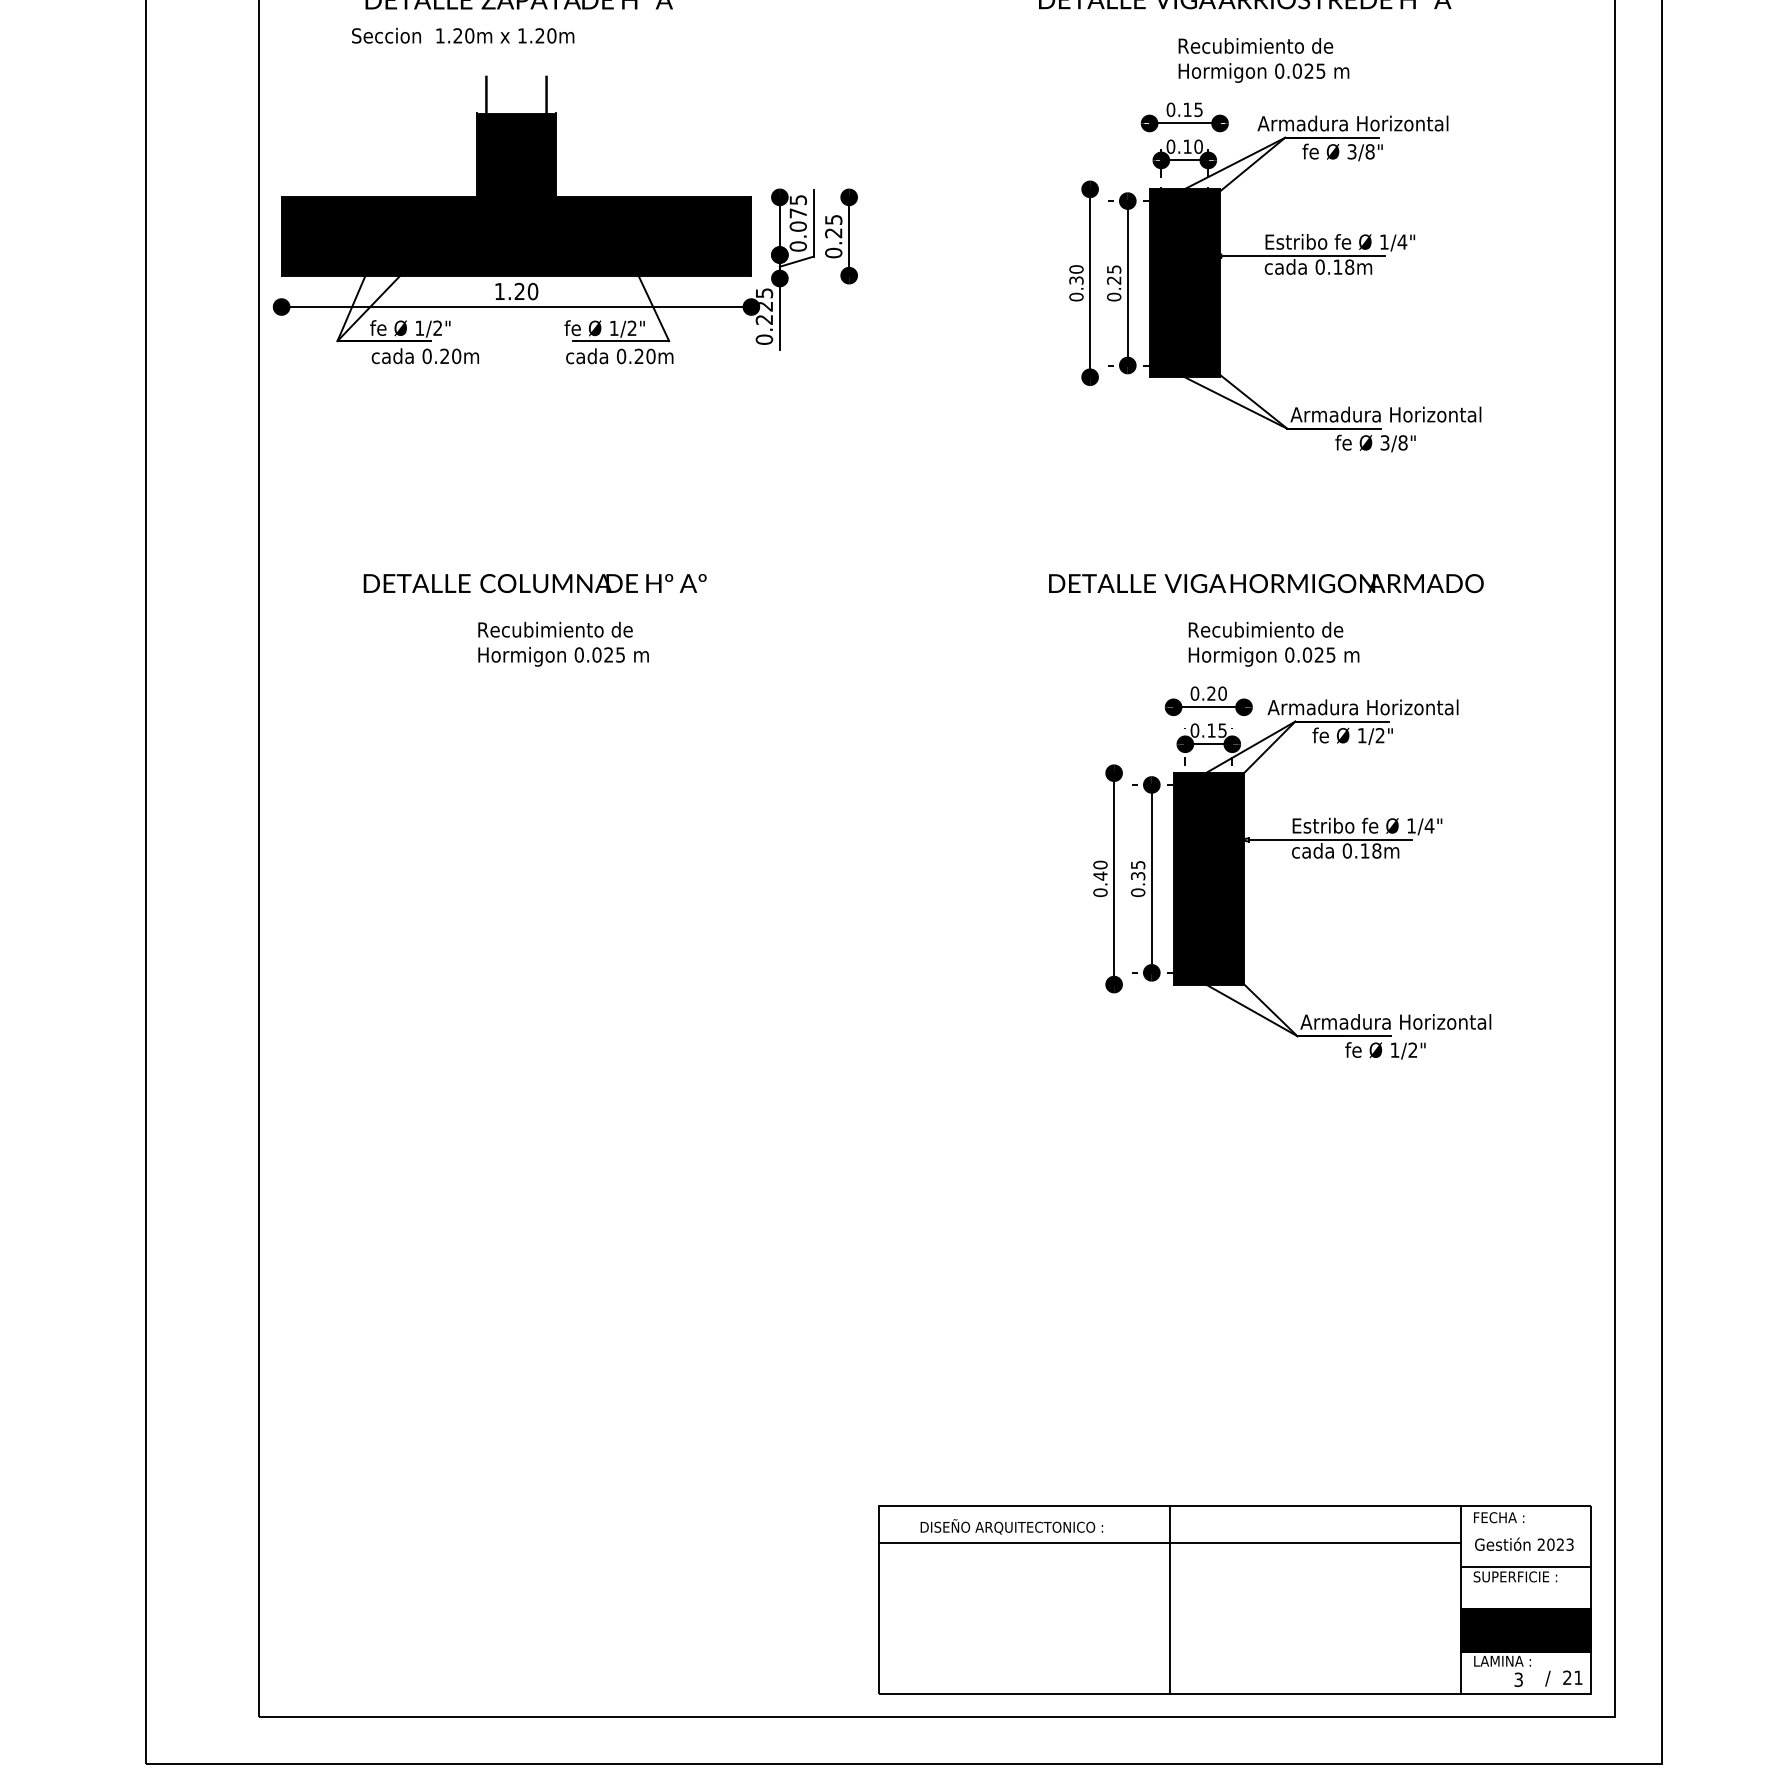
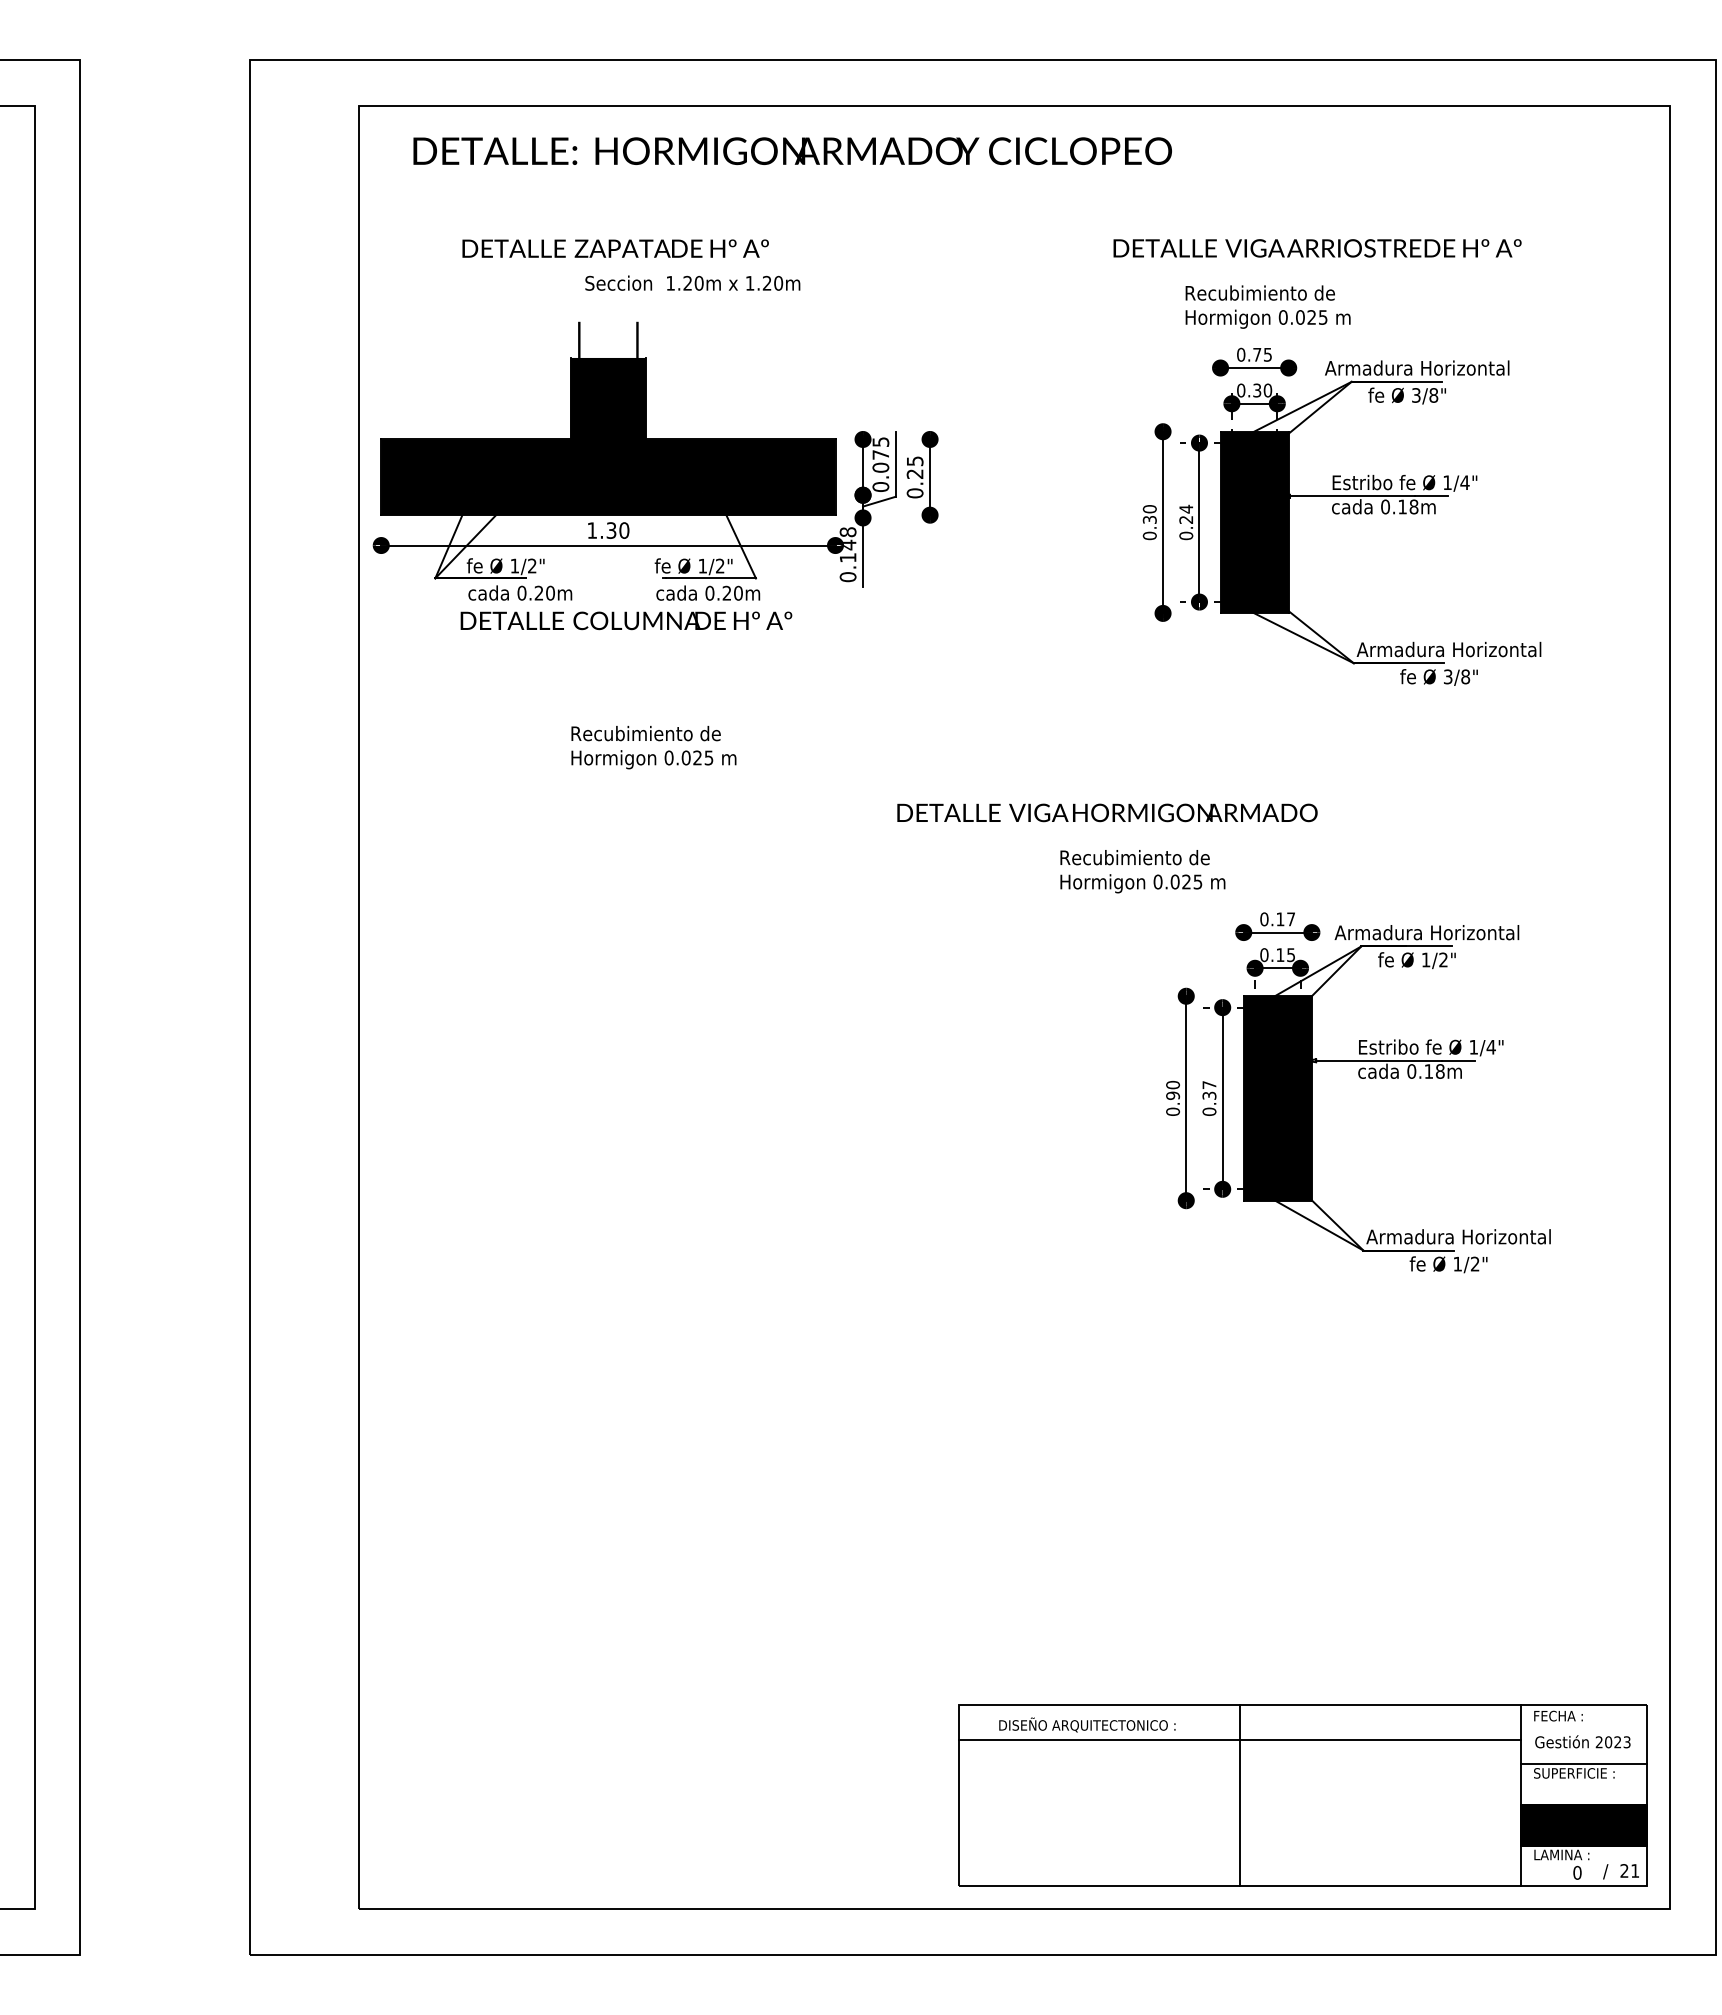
text: (462, 35) -> (692, 282), moved
text: (1263, 59) -> (1267, 306), moved
text: (1187, 109) -> (1257, 354), 0.15 -> 0.75
text: (1187, 146) -> (1257, 390), 0.10 -> 0.30
text: (1114, 268) -> (1186, 508), 0.25 -> 0.24
text: (519, 291) -> (611, 530), 1.20 -> 1.30
text: (763, 305) -> (847, 544), 0.225 -> 0.148
text: (535, 583) -> (626, 620), moved
text: (1266, 583) -> (1107, 812), moved
text: (563, 644) -> (653, 747), moved
text: (1273, 644) -> (1142, 871), moved
text: (1216, 693) -> (1285, 919), 0.20 -> 0.17
text: (1138, 865) -> (1209, 1085), 0.35 -> 0.37
text: (1100, 875) -> (1173, 1095), 0.40 -> 0.90
text: (1518, 1679) -> (1577, 1872), 3 -> 0

